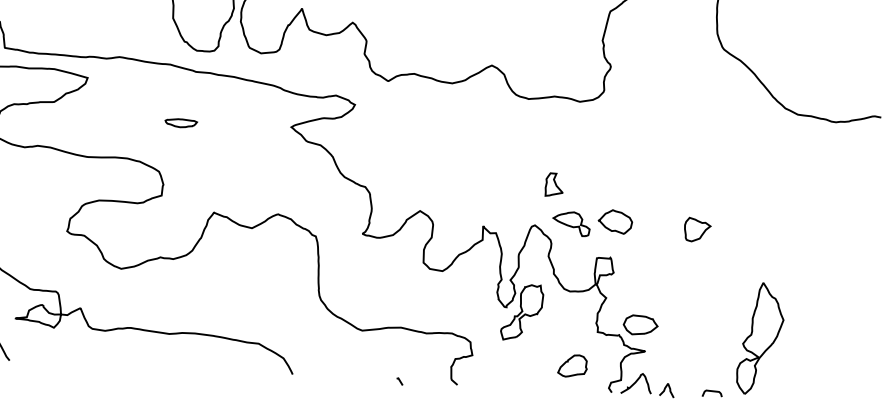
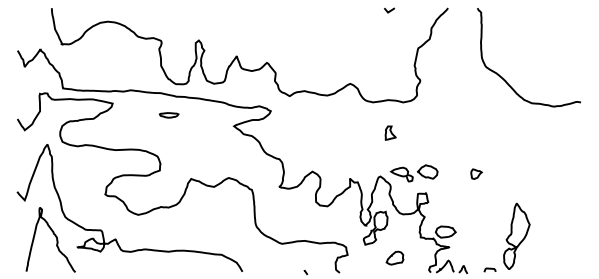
part: (181, 123) -> (169, 115), moved
part: (554, 183) -> (390, 132), moved
part: (697, 228) -> (476, 173), size x0.7
part: (571, 364) -> (394, 257), moved

